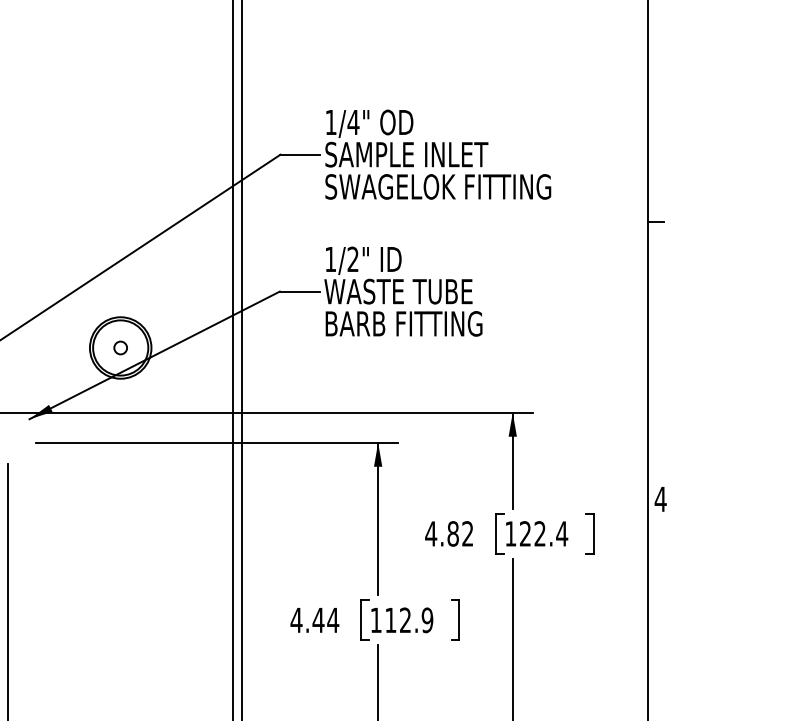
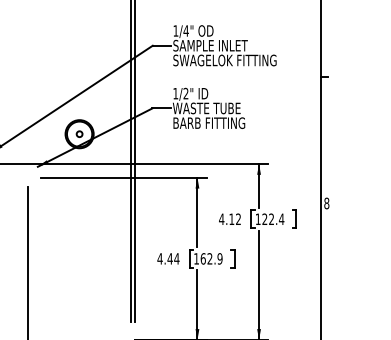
text: (660, 499) -> (326, 203), 4 -> 8
text: (452, 534) -> (231, 219), 4.82 -> 4.12
text: (389, 619) -> (202, 258), 112.9 -> 162.9

